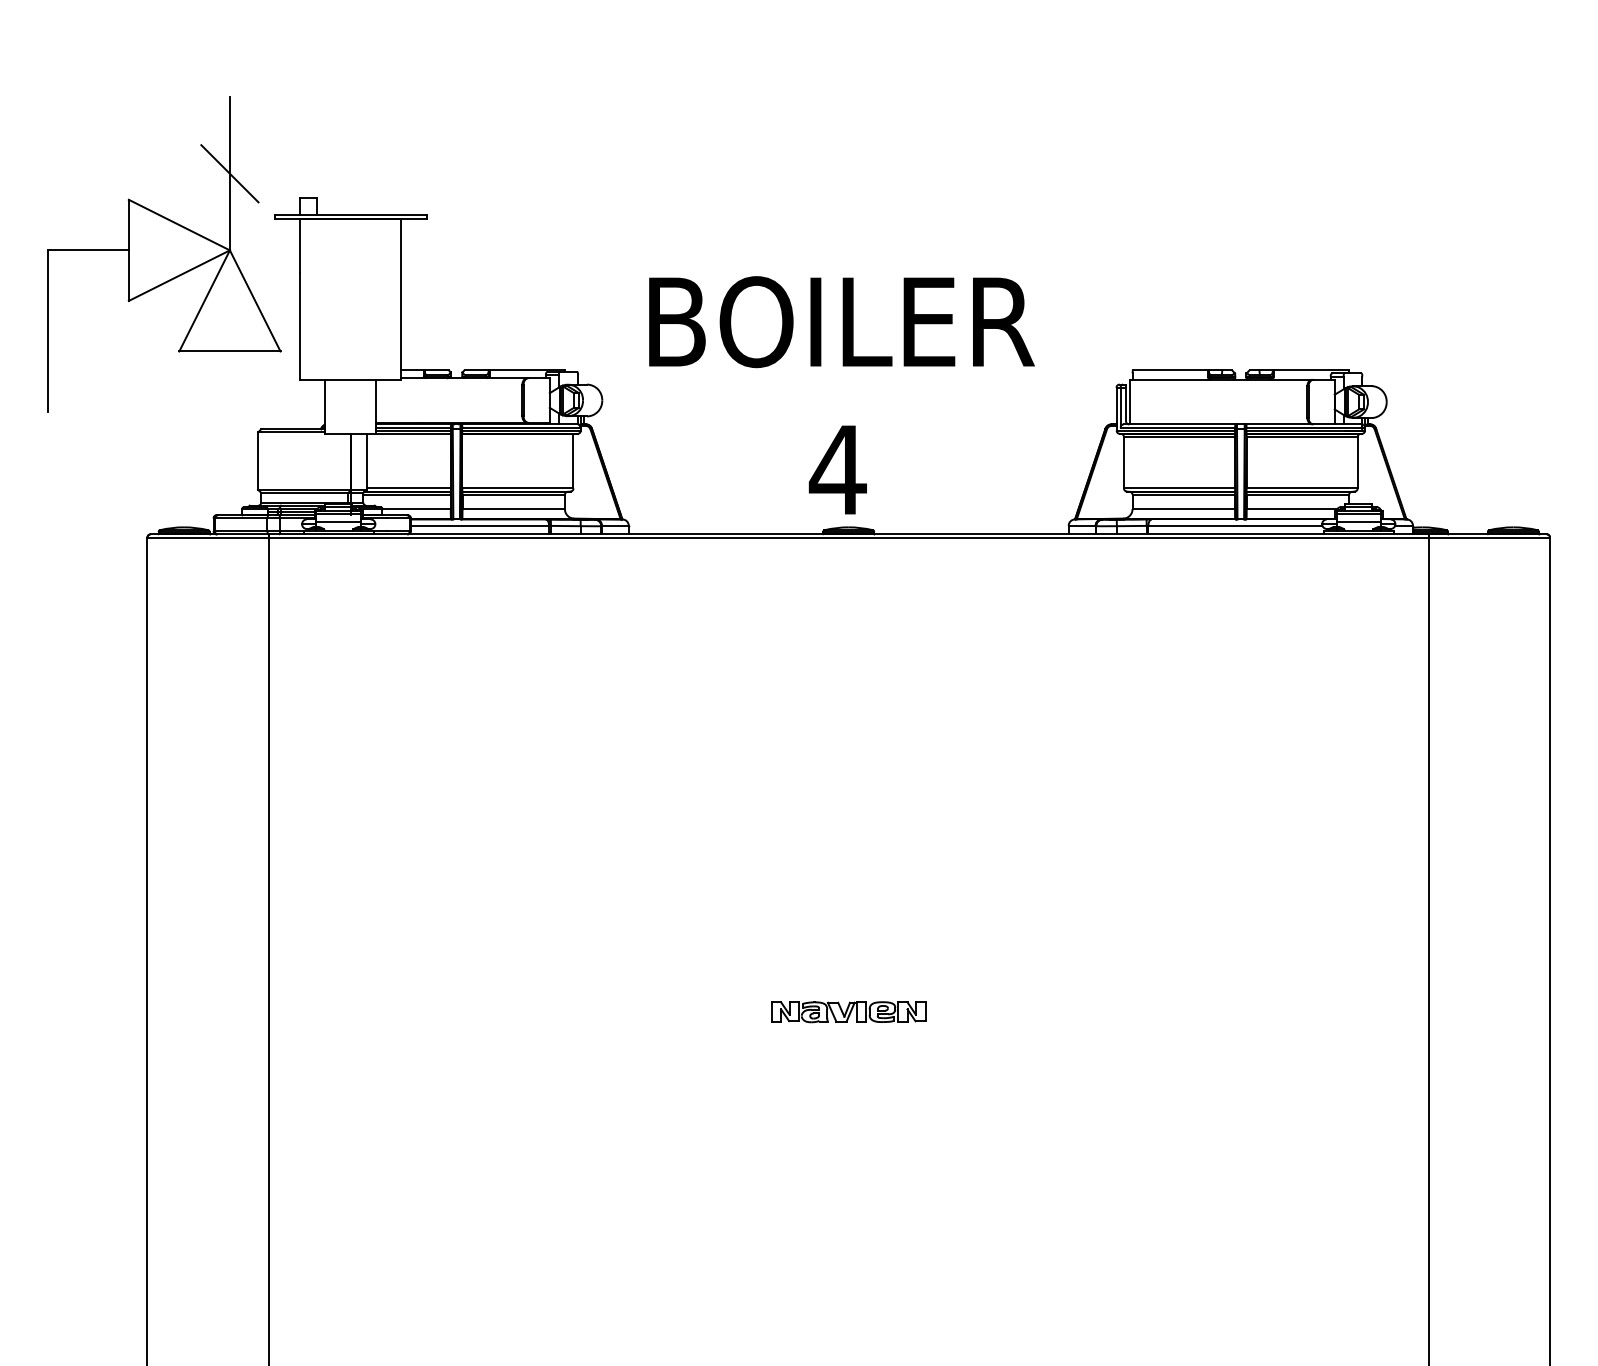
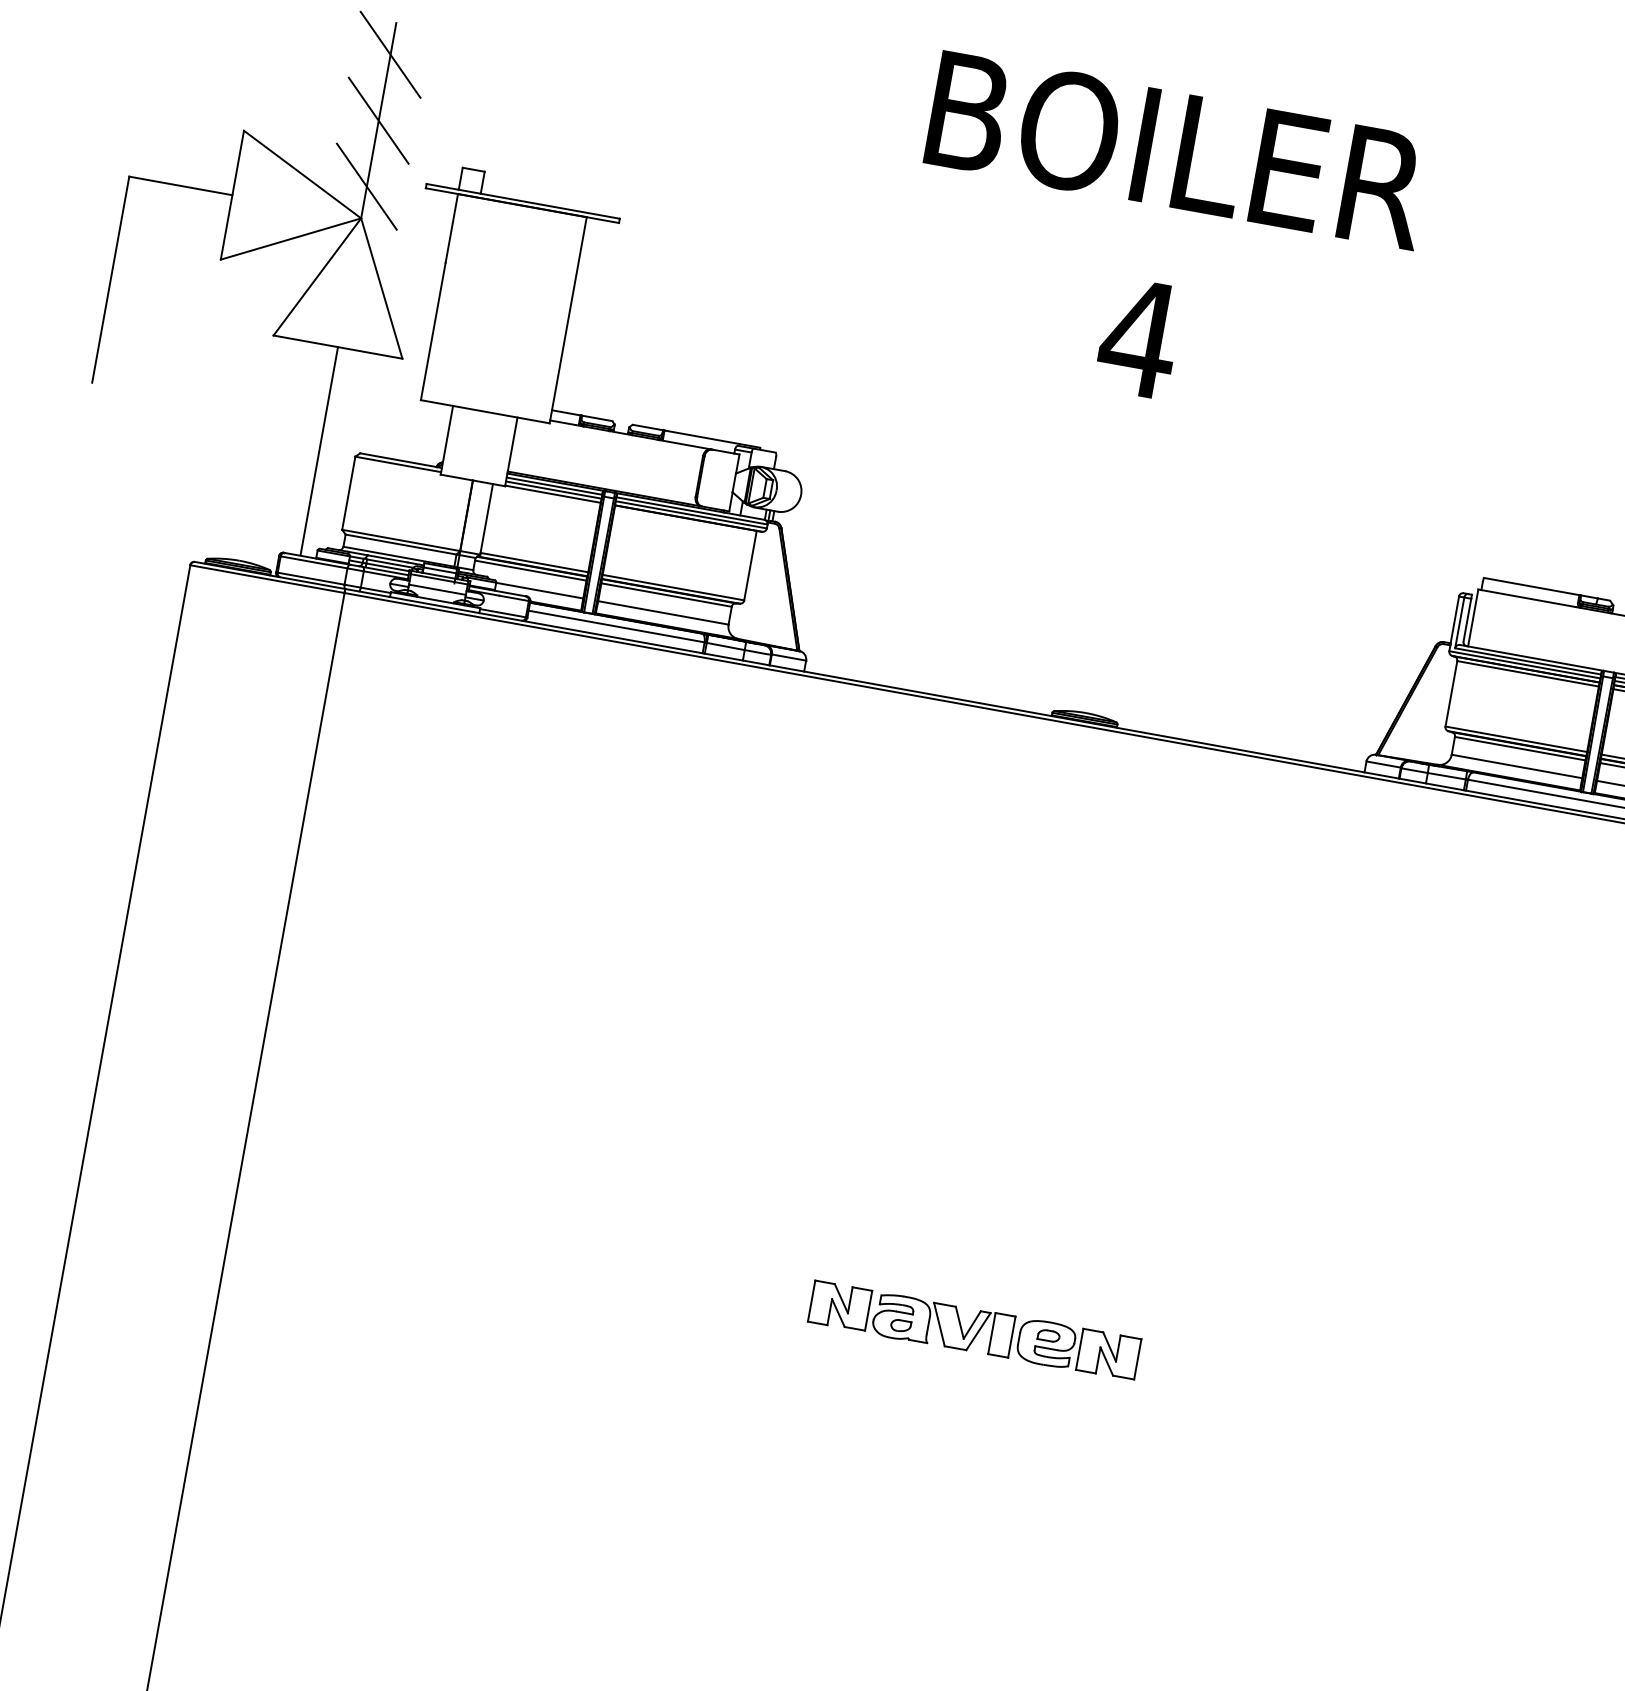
line: (229, 121) -> (390, 54), added
line: (229, 225) -> (366, 186), added
text: (841, 395) -> (1160, 244), moved
line: (229, 432) -> (318, 450), added
part: (848, 1011) -> (974, 1329), size x1.67

